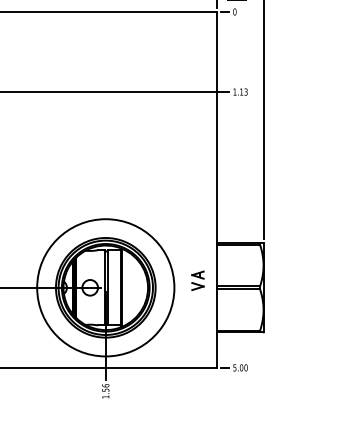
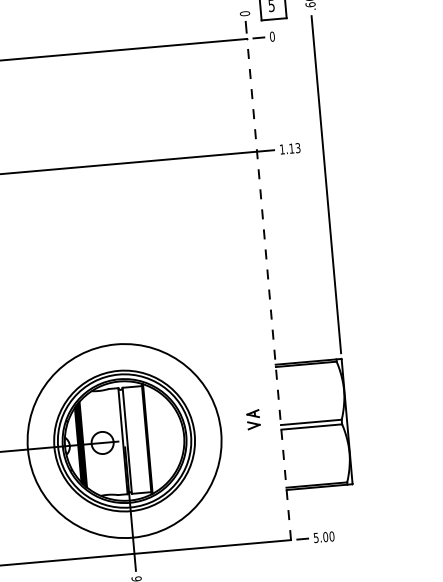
line: (216, 189) -> (268, 288), solid -> dashed
part: (197, 280) -> (252, 419), size x0.7

